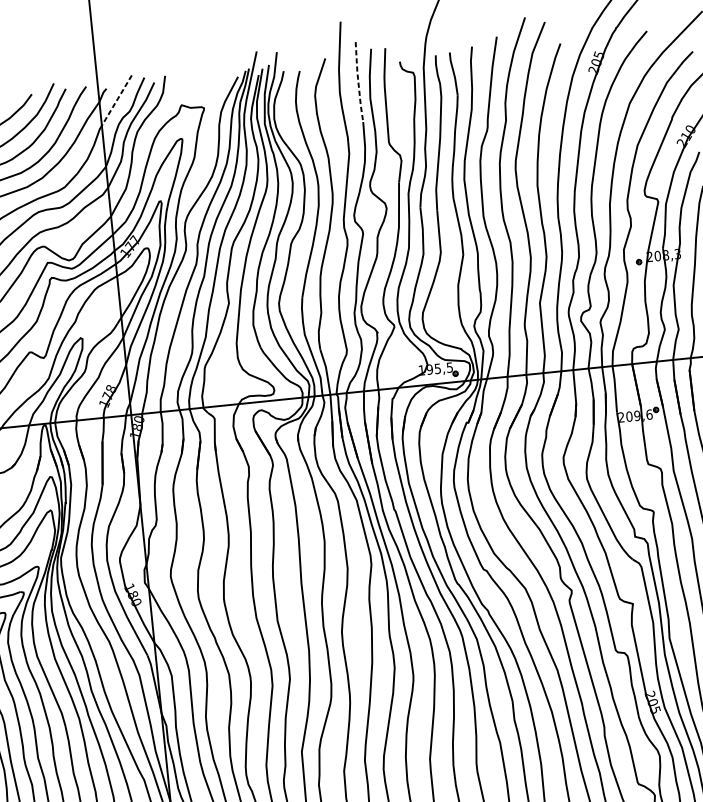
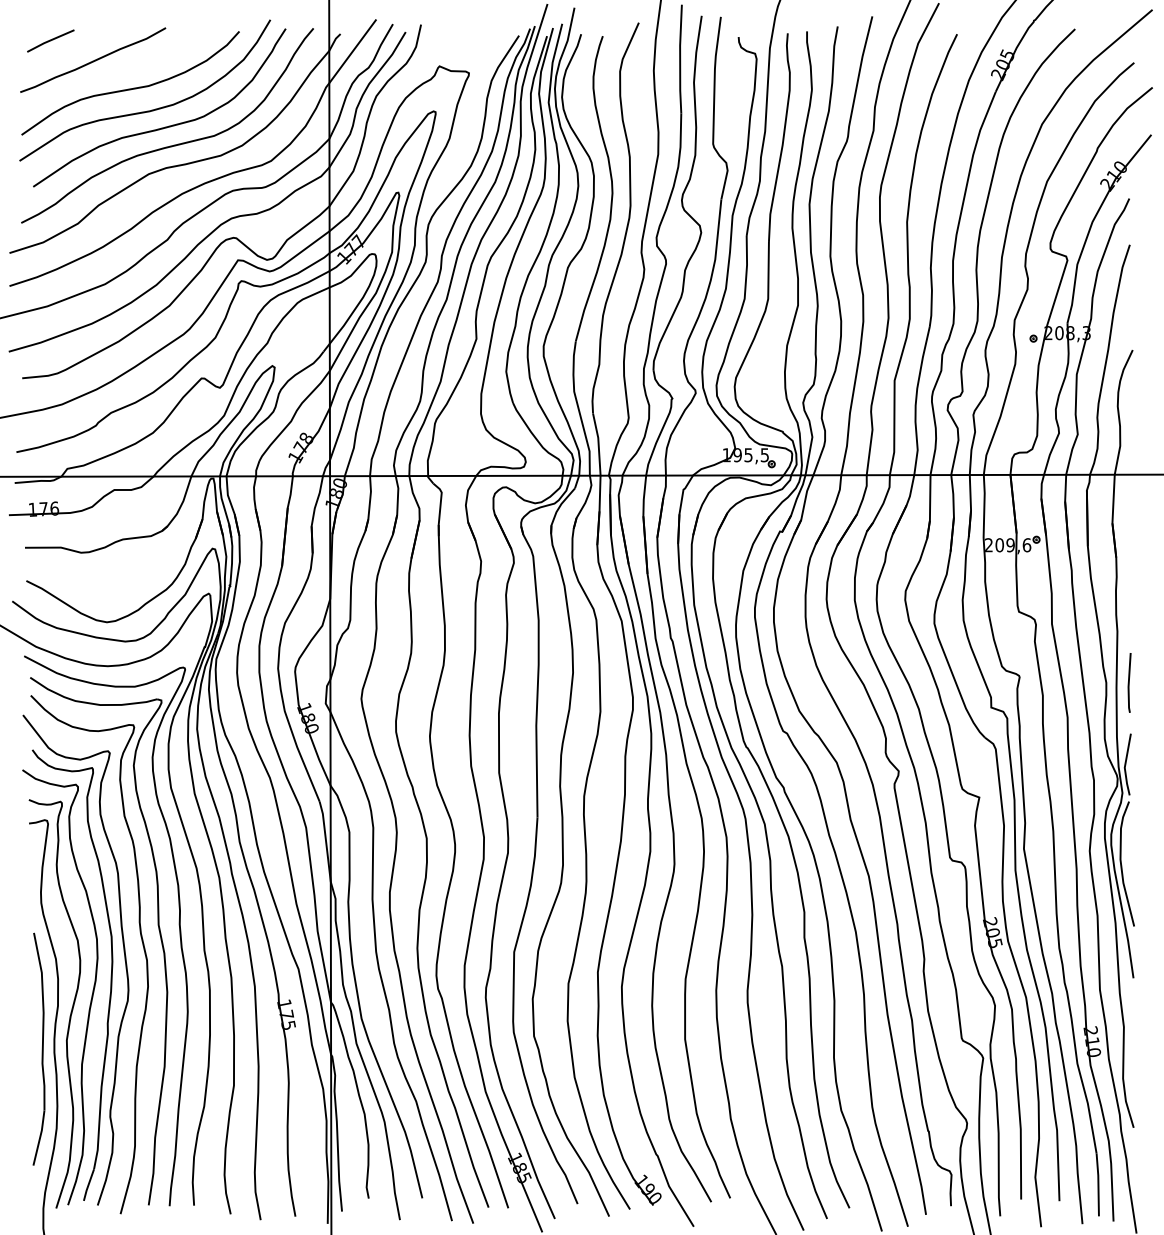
line: (358, 82) -> (680, 59), dashed -> solid
line: (116, 100) -> (352, 51), dashed -> solid

